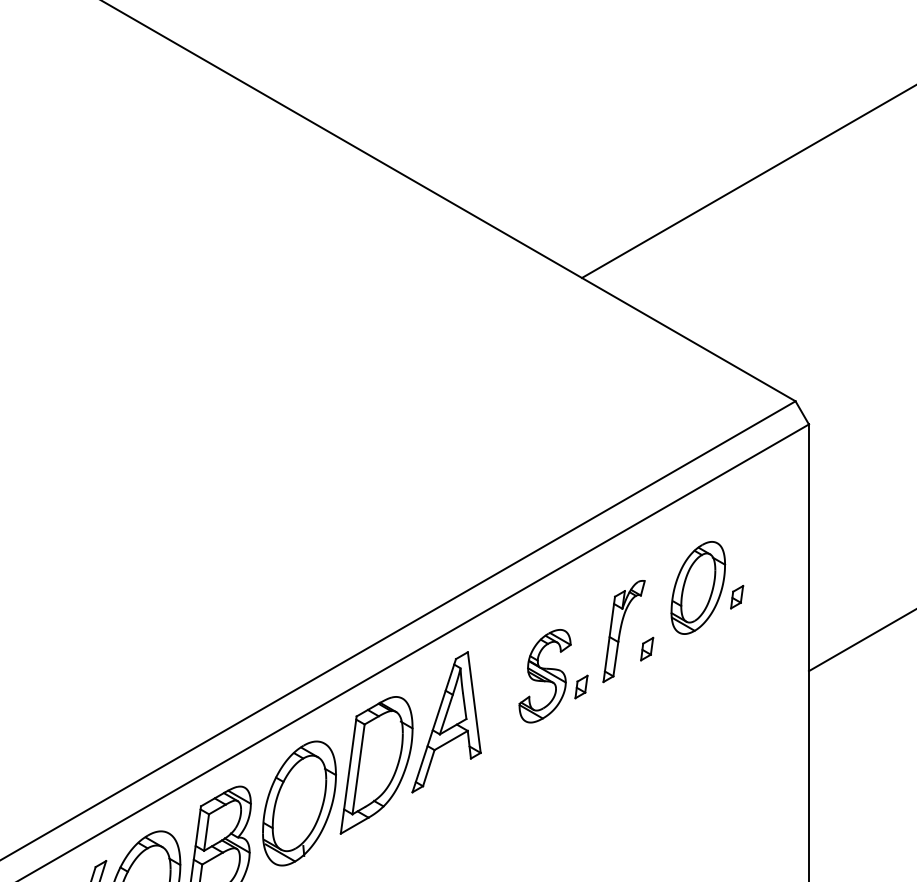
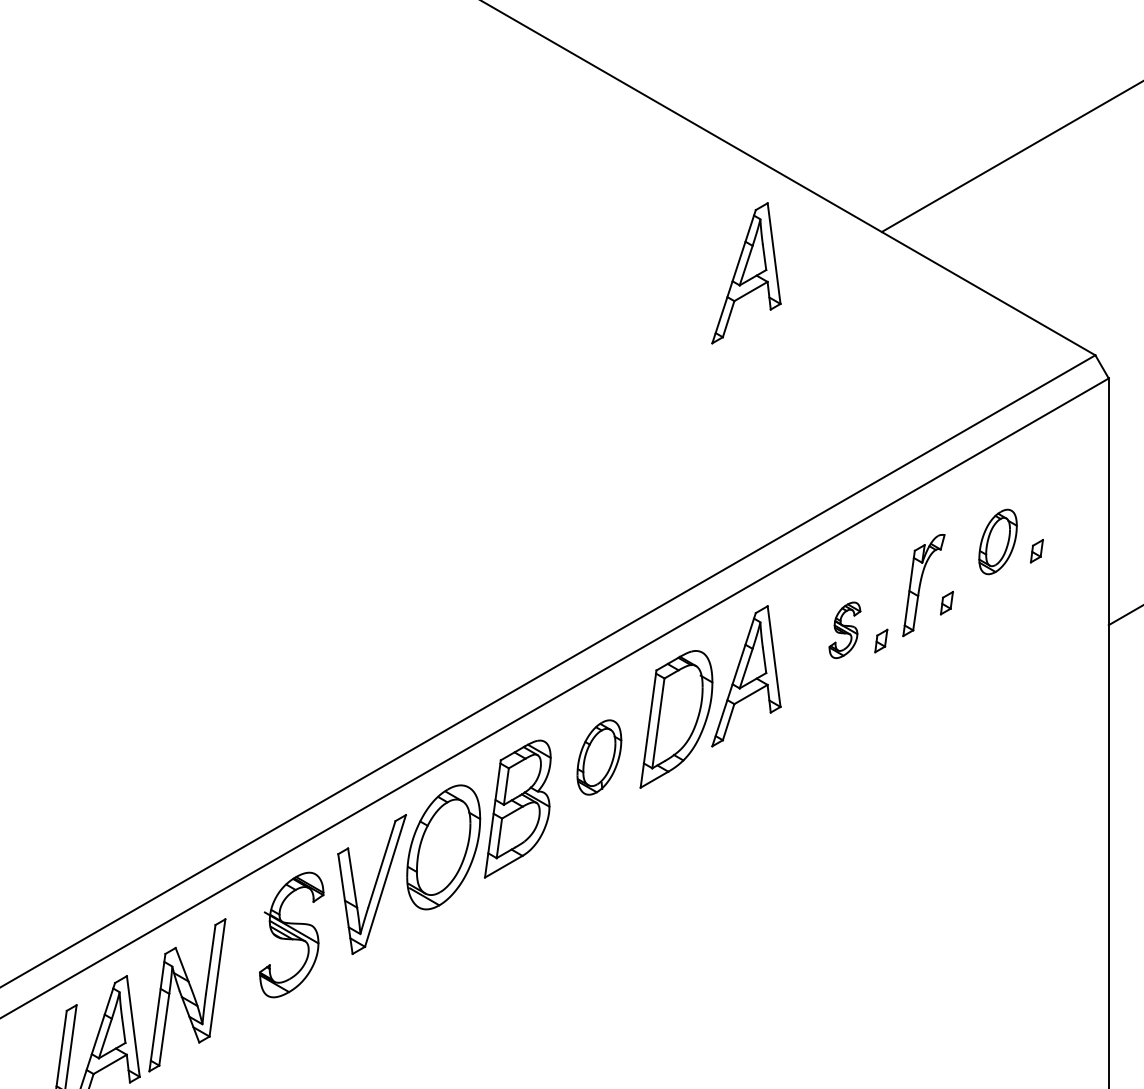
part: (446, 319) -> (746, 273), added
part: (697, 587) -> (997, 541), size x0.7
part: (544, 676) -> (844, 630), size x0.6
part: (299, 803) -> (599, 757), size x0.6

